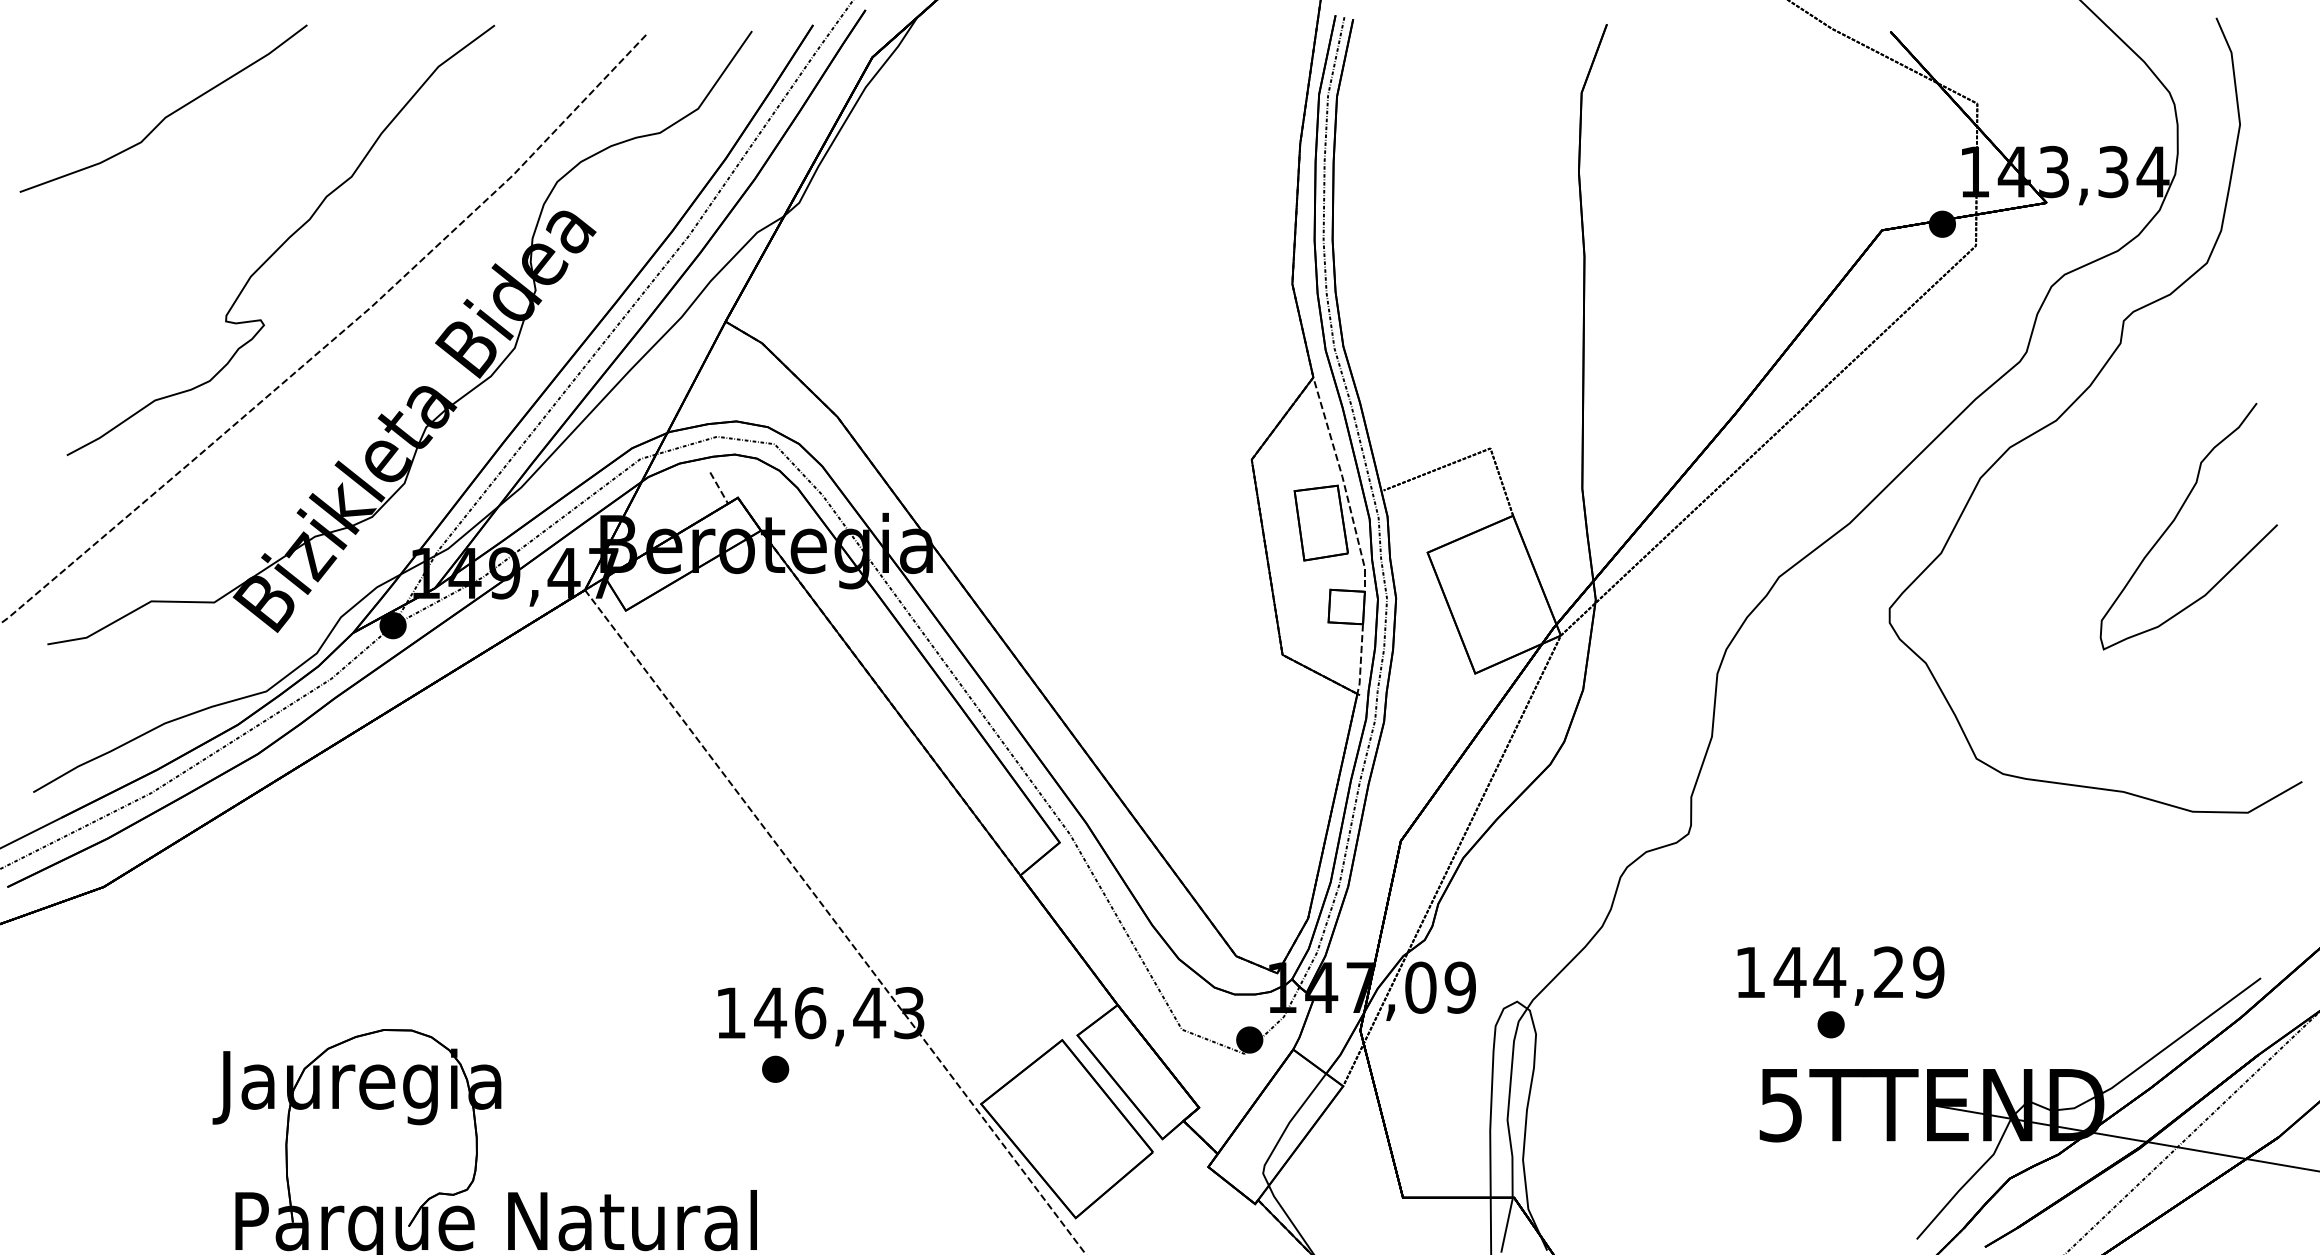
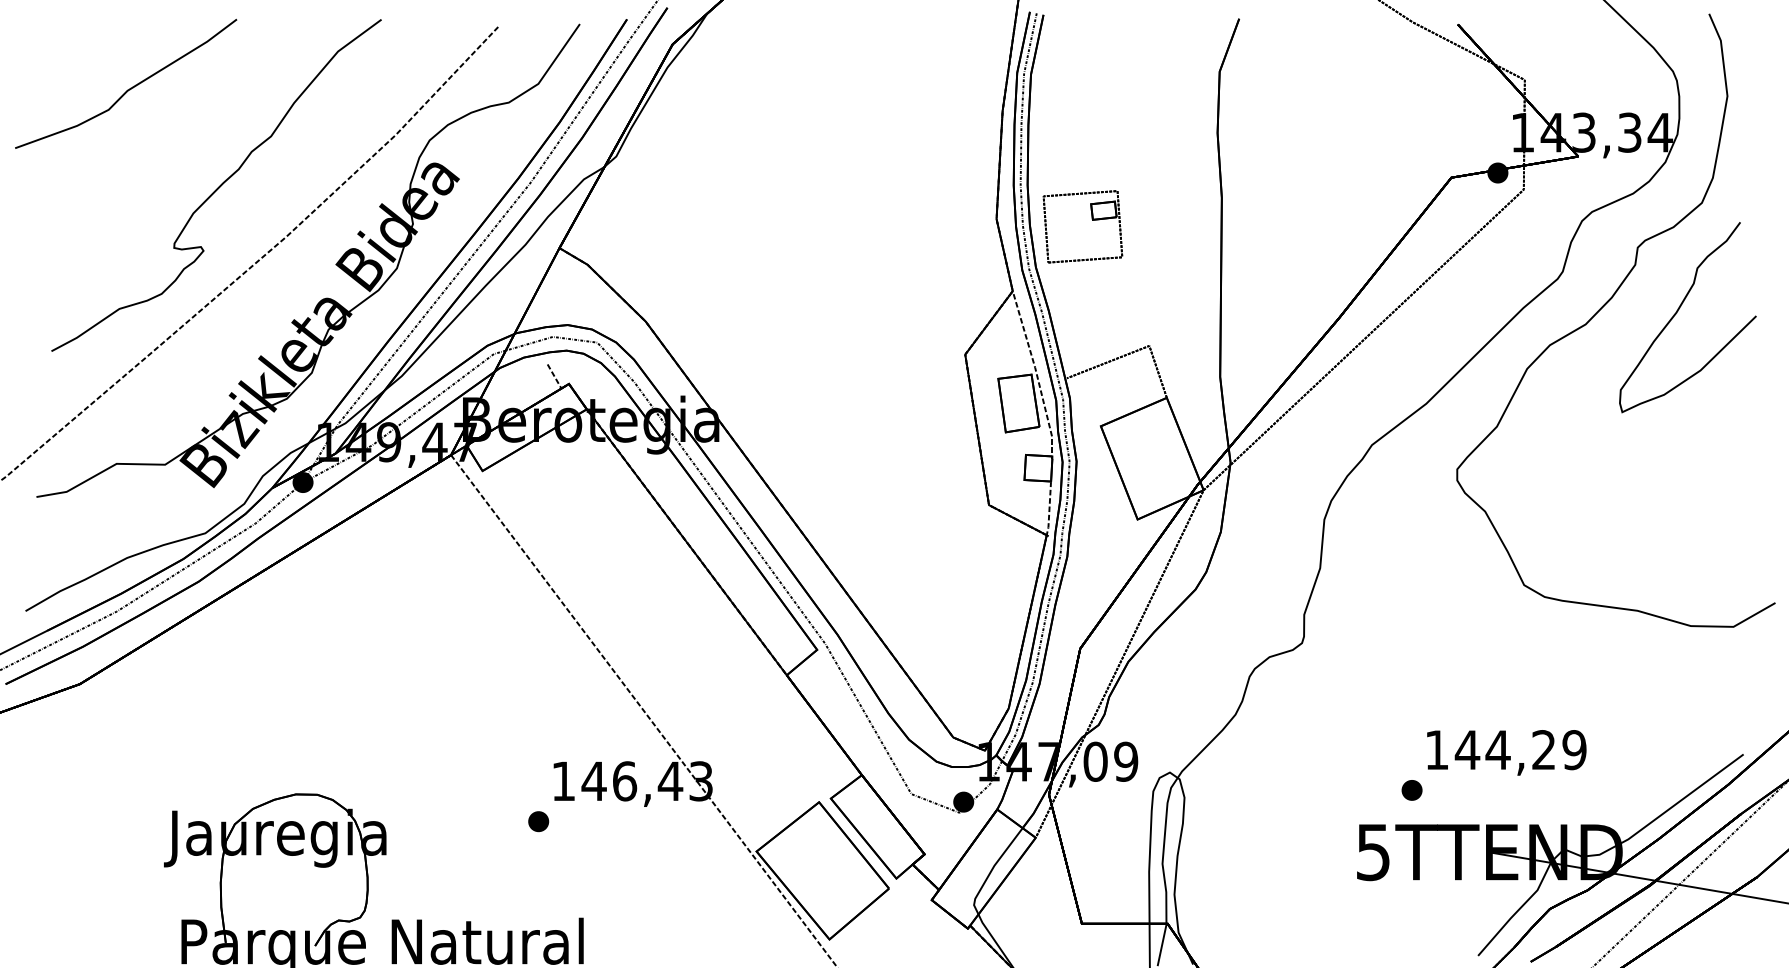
part: (1416, 285) -> (1092, 220), added
curve: (2176, 518) -> (1678, 311), moved
text: (1840, 975) -> (1506, 752), moved
part: (775, 1068) -> (538, 821), moved

